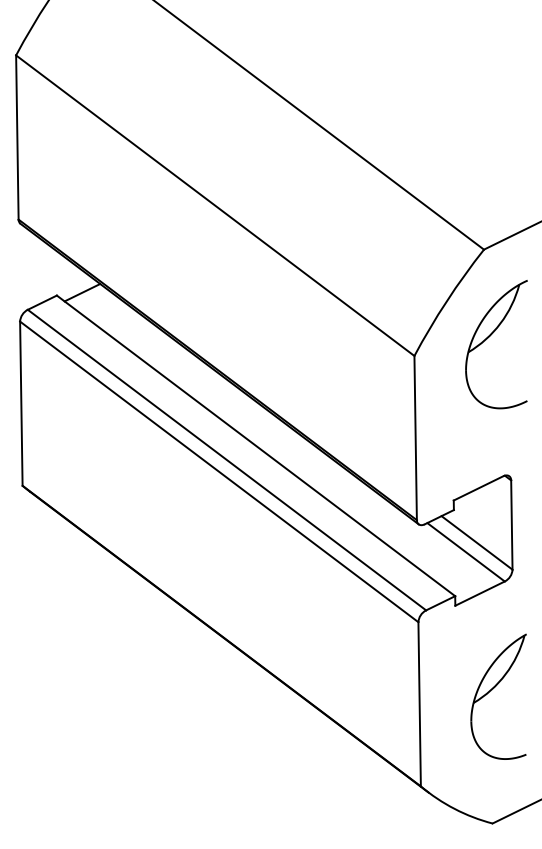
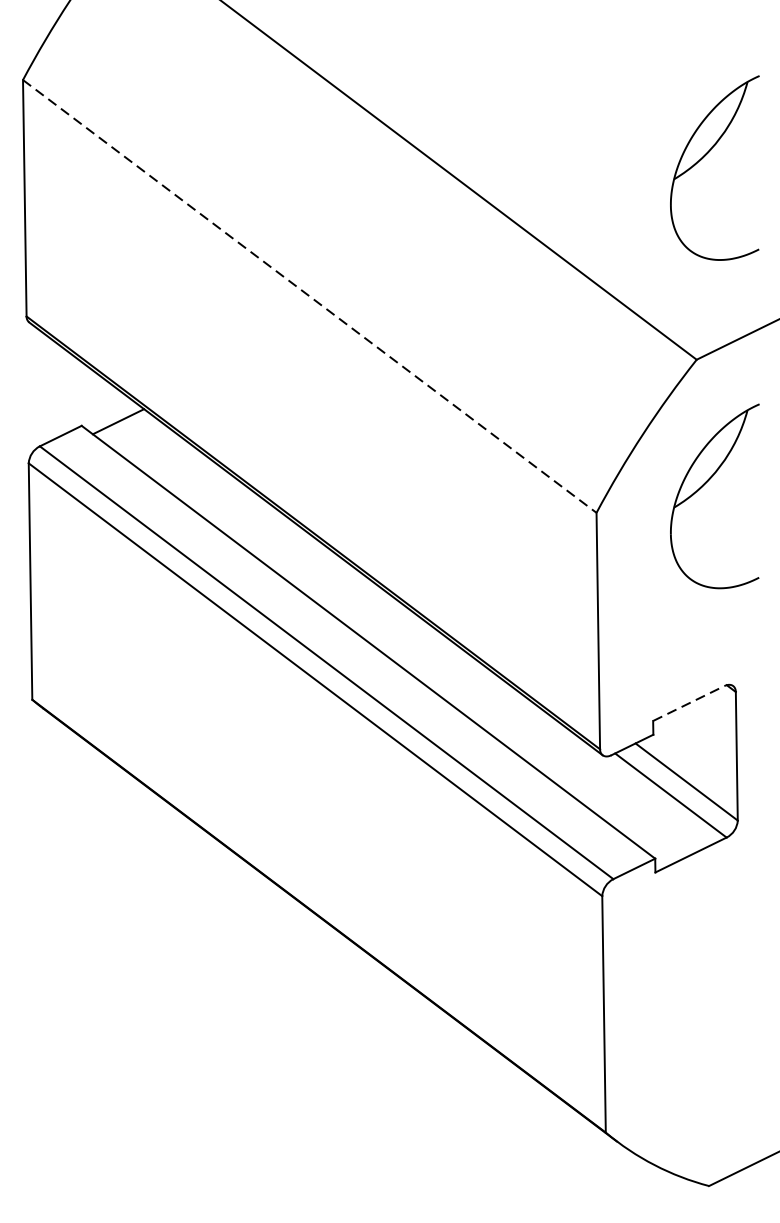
part: (489, 109) -> (704, 157), added
line: (215, 206) -> (310, 297), solid -> dashed
line: (478, 488) -> (688, 703), solid -> dashed
part: (492, 690) -> (708, 994), removed

